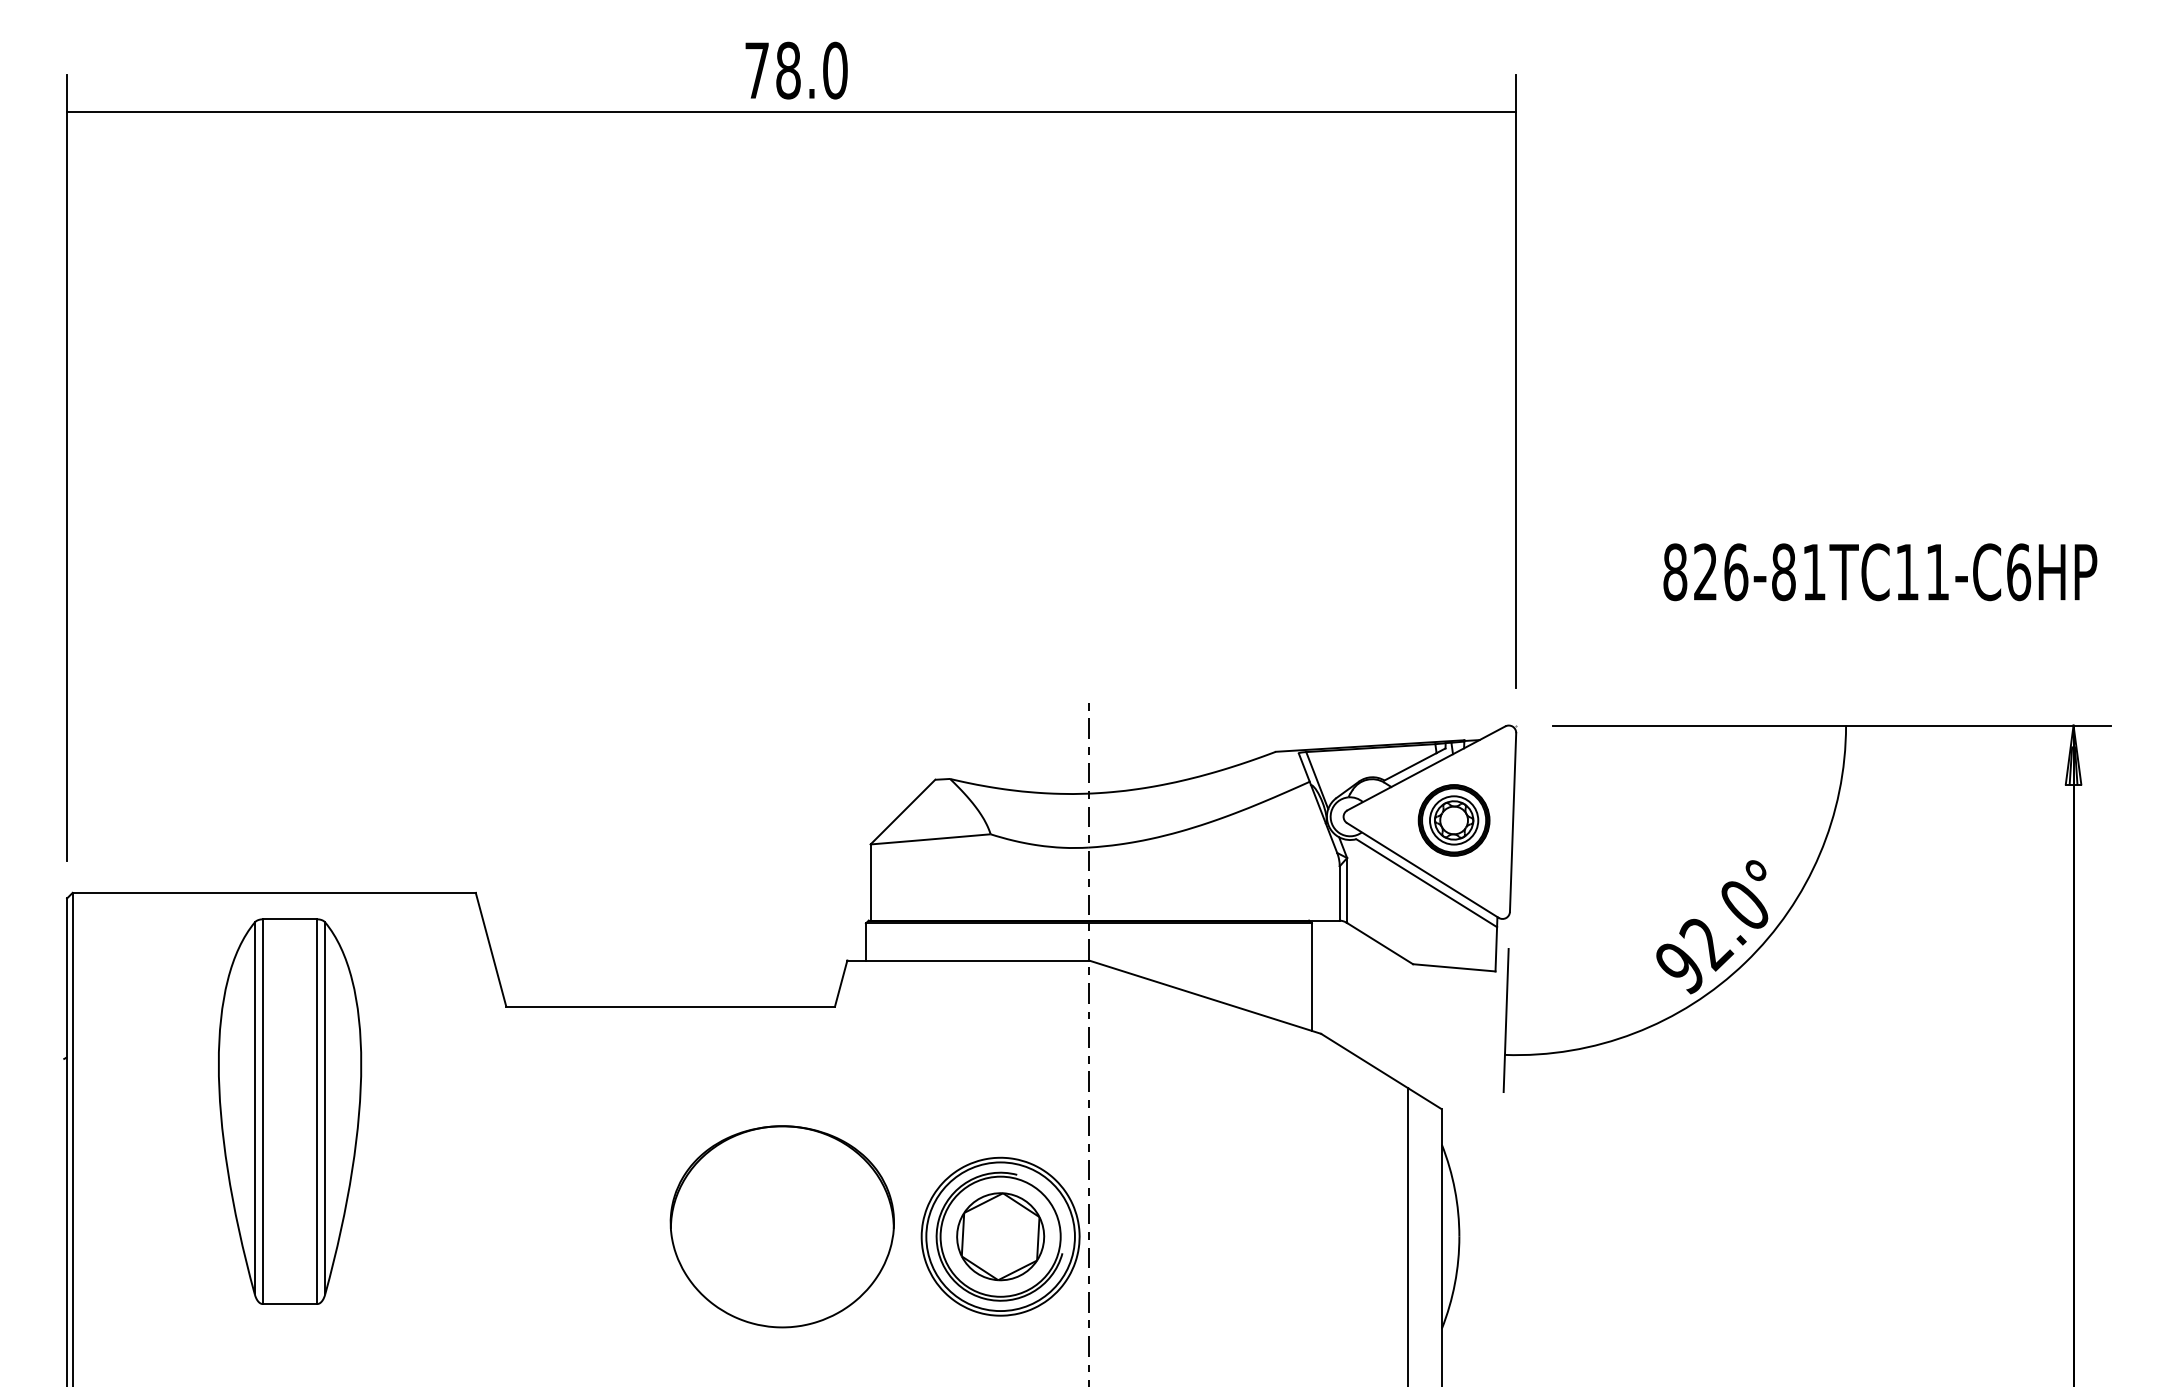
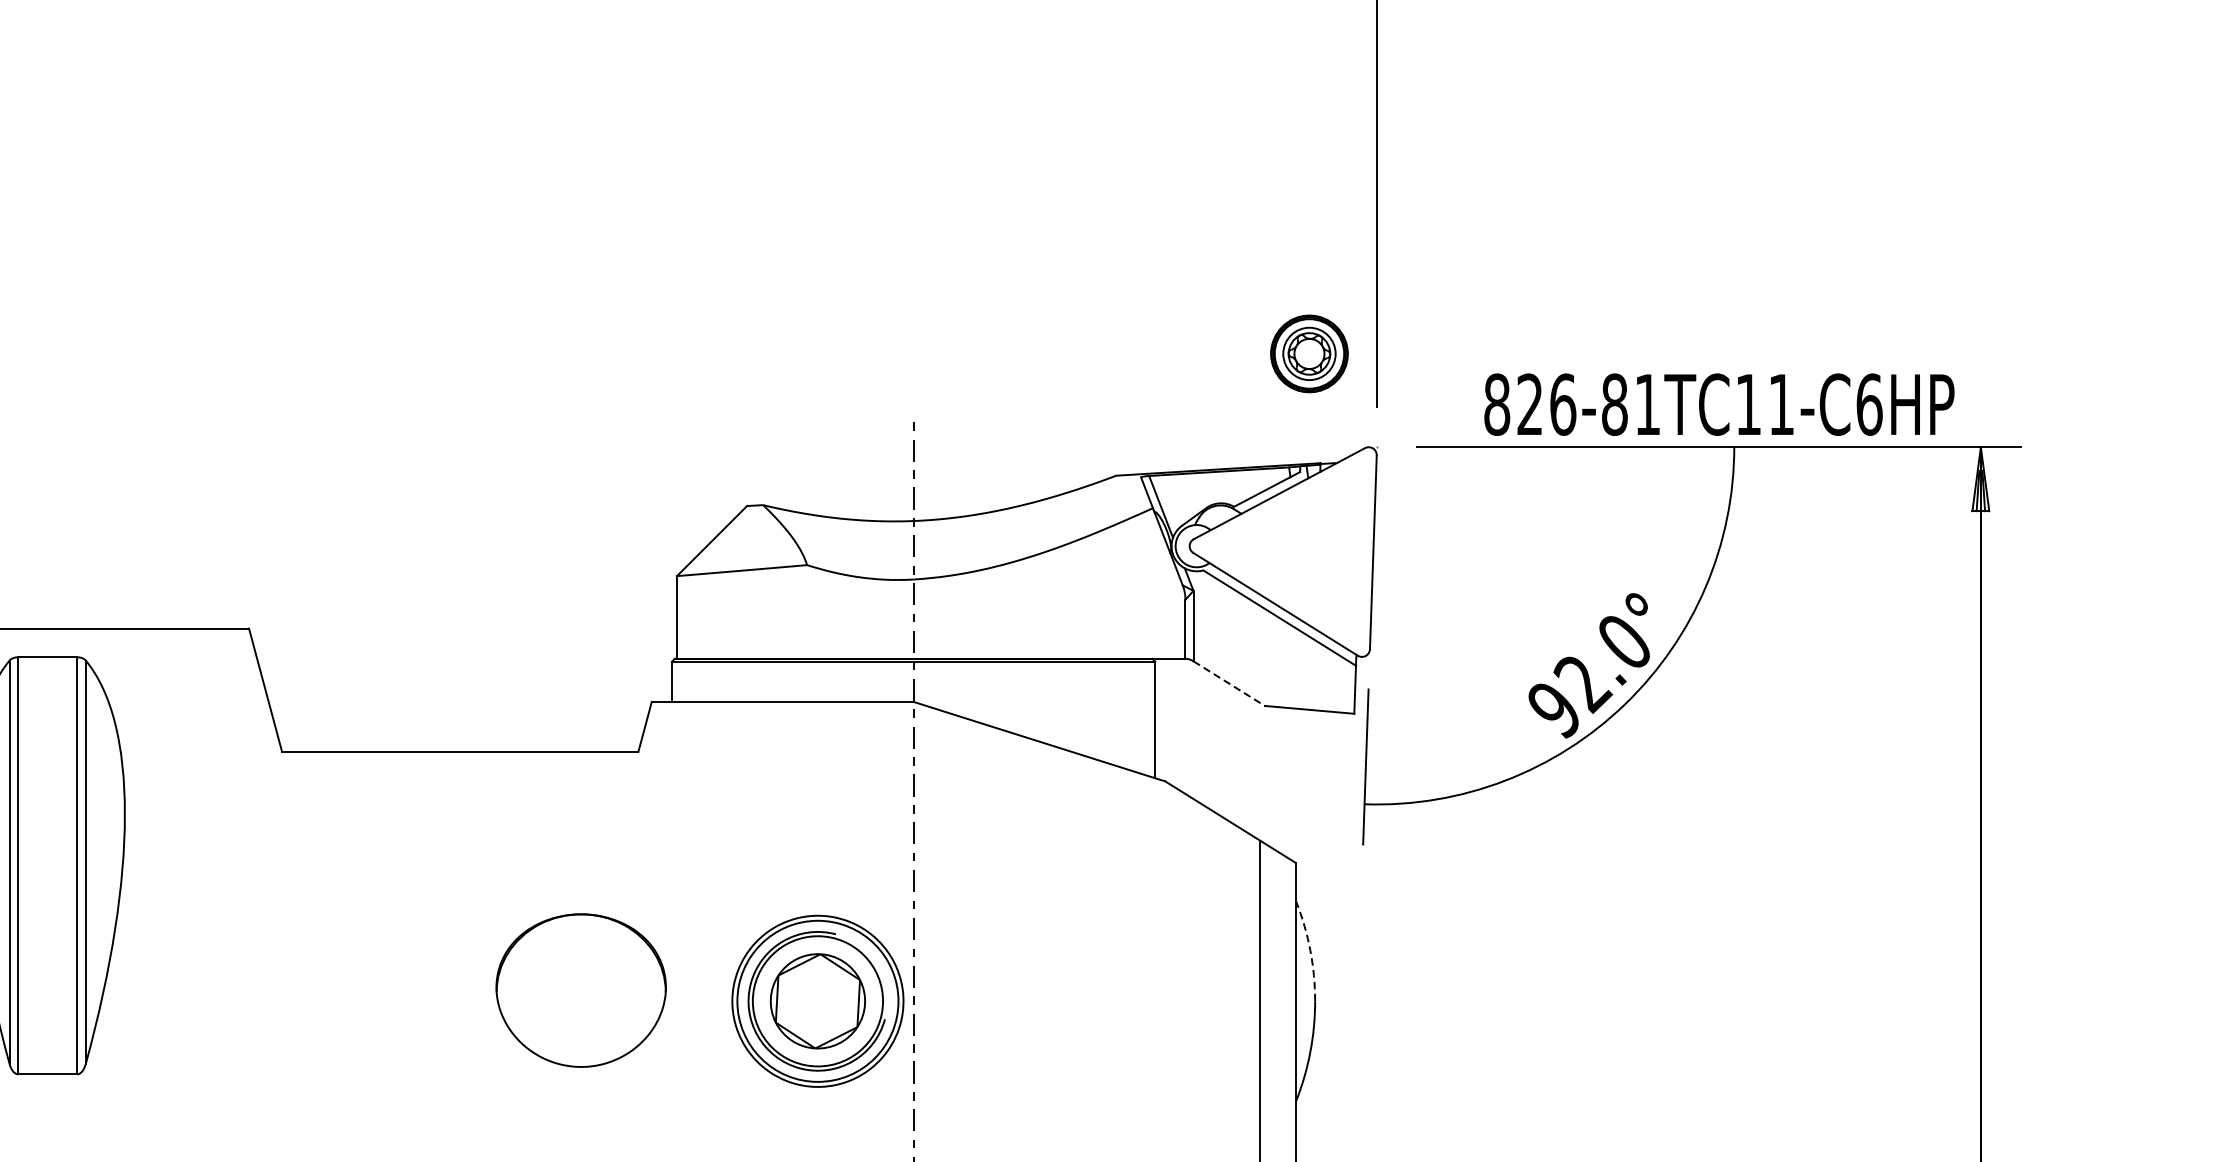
text: (1880, 572) -> (1719, 404), moved
part: (1453, 820) -> (1308, 353), moved
line: (1380, 943) -> (1229, 683), solid -> dashed
arc: (1454, 1189) -> (1309, 950), solid -> dashed
part: (781, 1226) -> (580, 990), size x0.7

